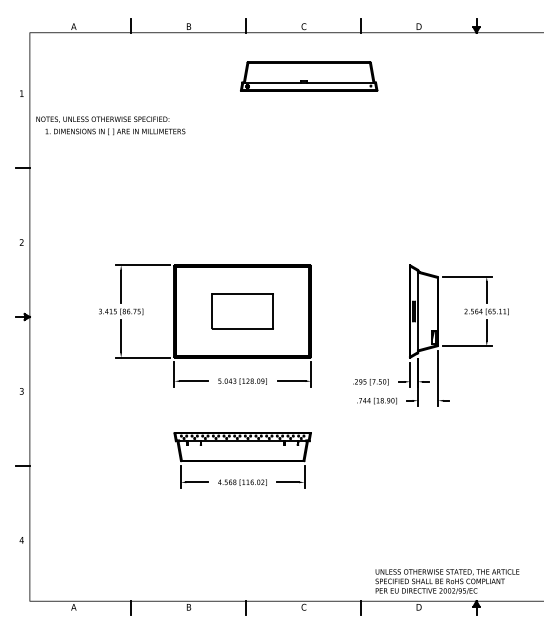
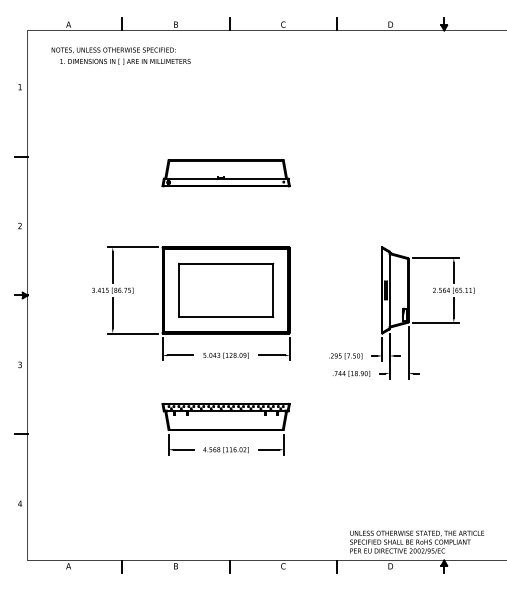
part: (308, 76) -> (225, 173), moved
text: (110, 125) -> (120, 55), moved
part: (243, 310) -> (226, 289), size x1.67

